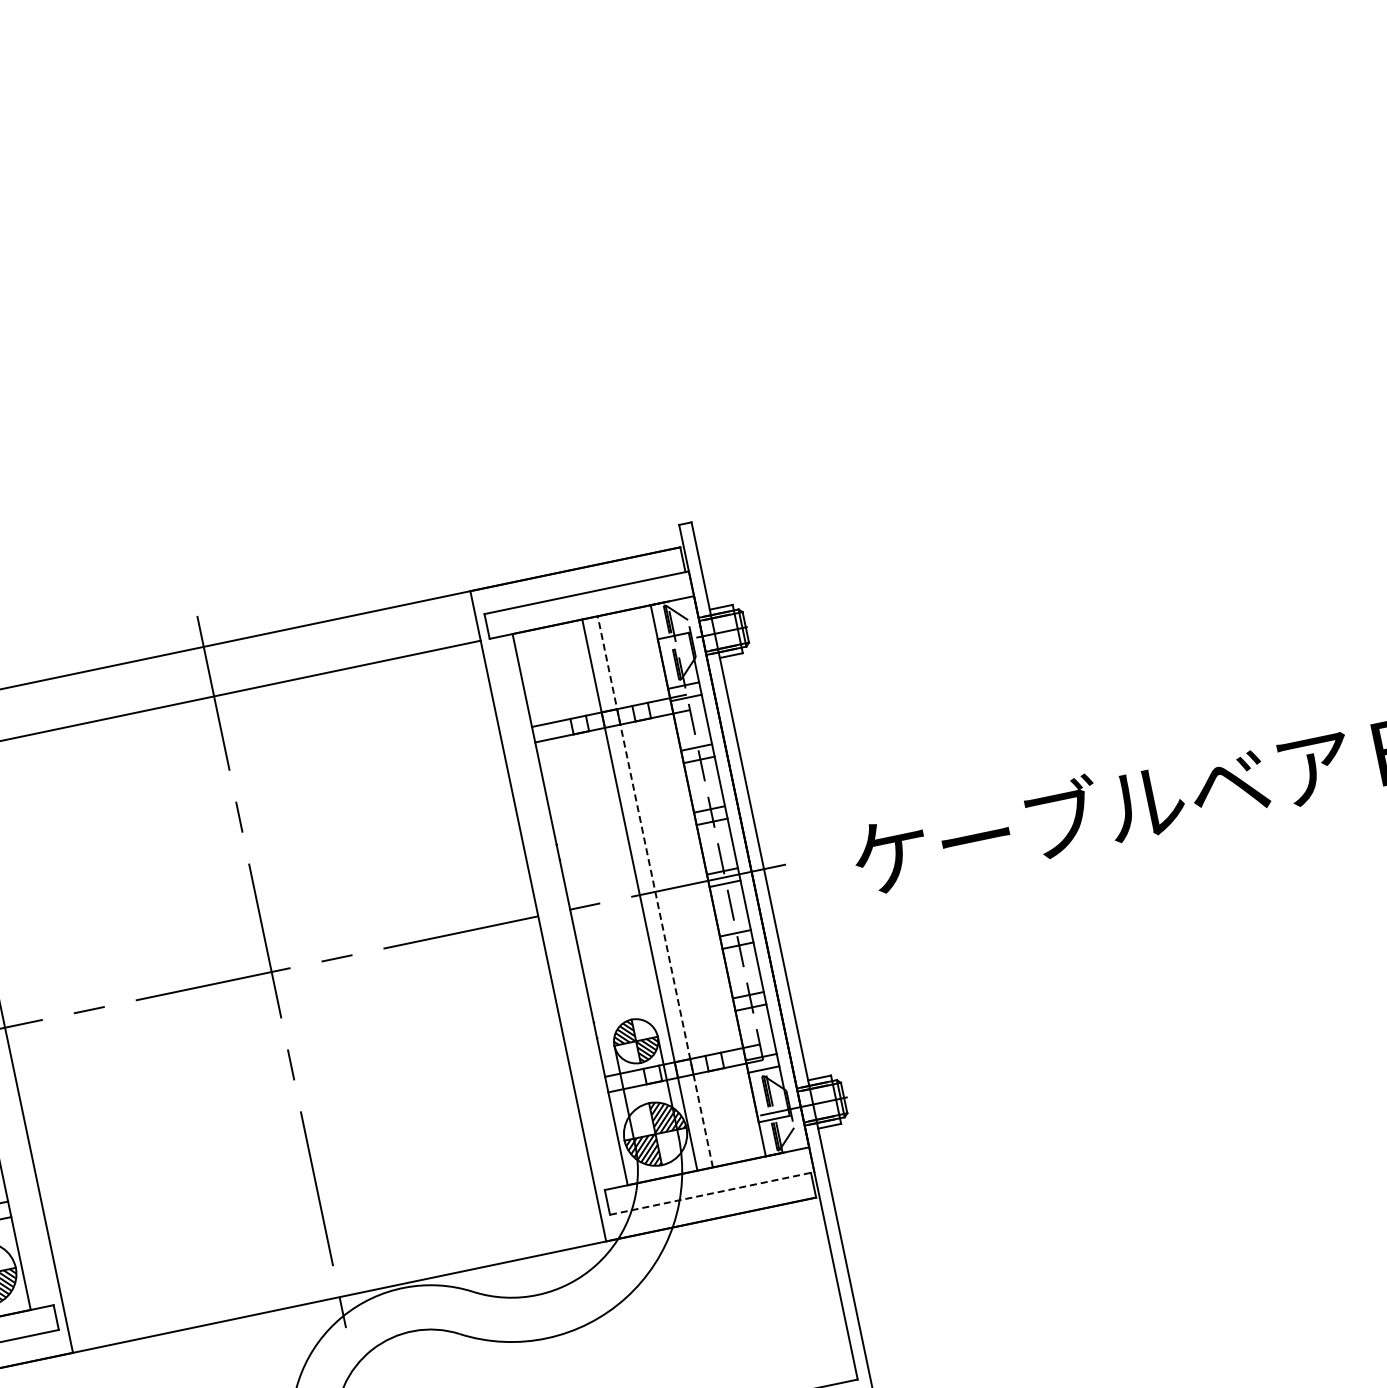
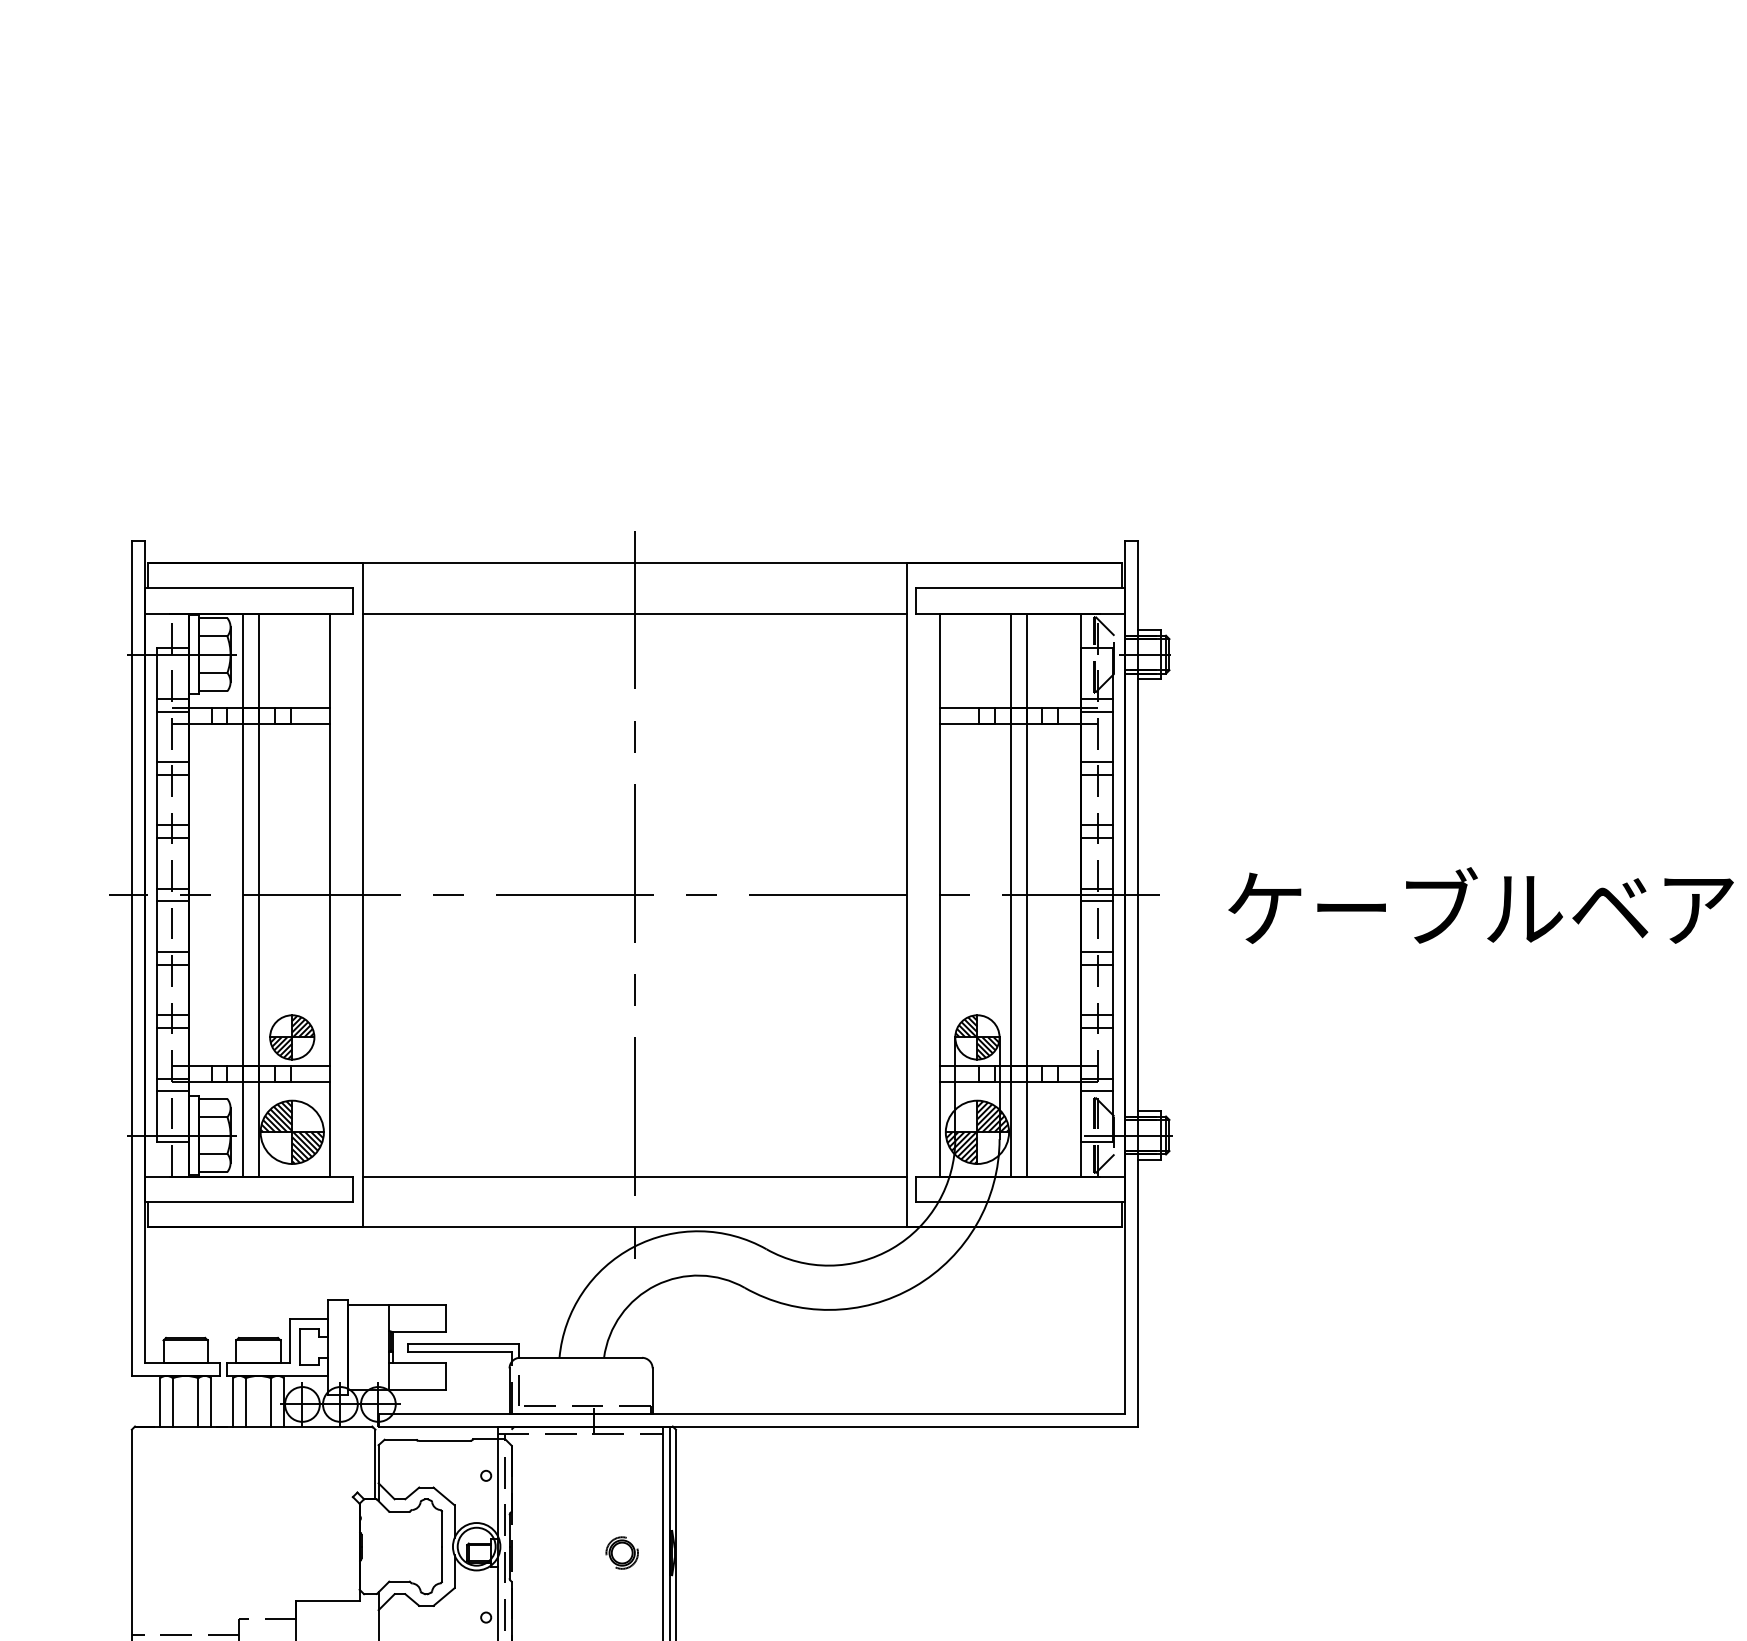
line: (655, 892) -> (1026, 895), dashed -> solid
line: (712, 1192) -> (1021, 1201), dashed -> solid
line: (328, 1247) -> (634, 1176), added

